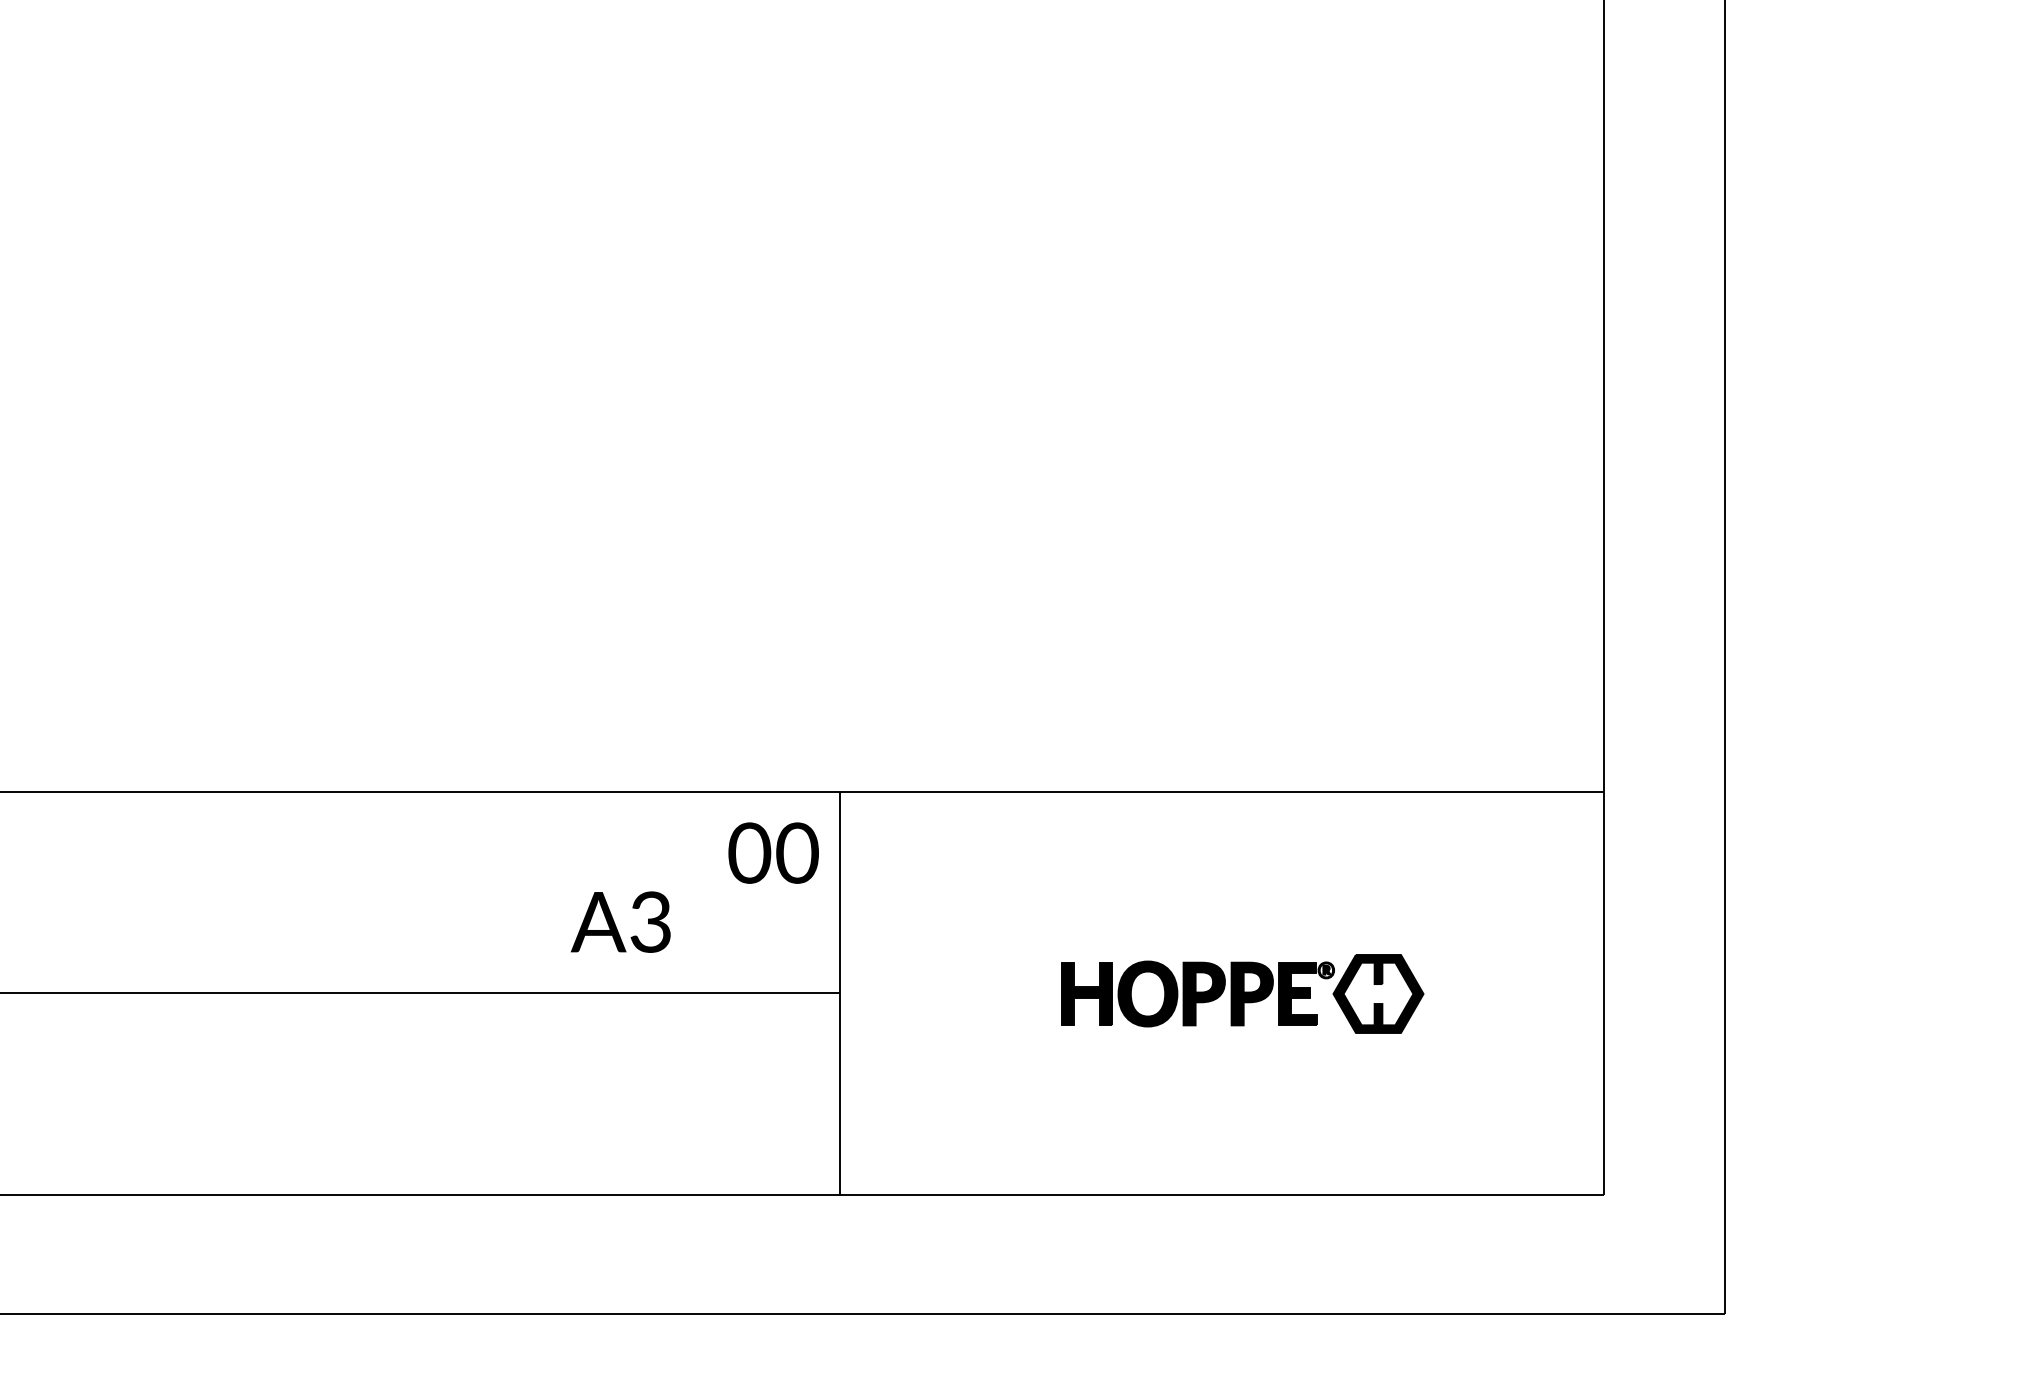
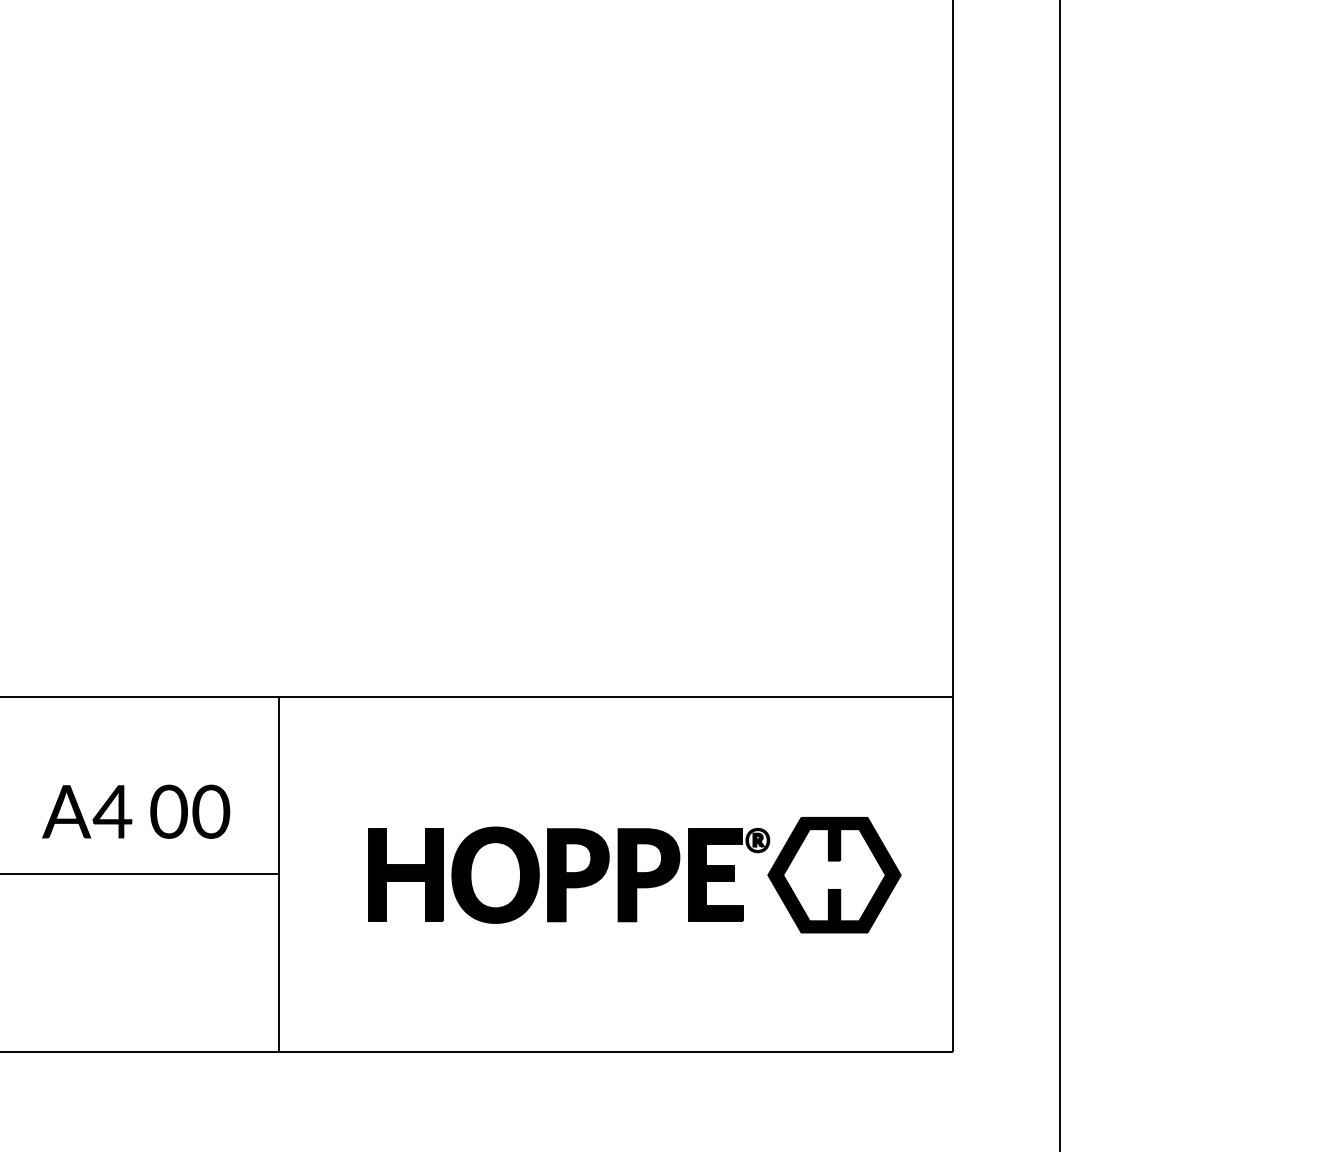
text: (773, 852) -> (190, 811), moved
text: (650, 921) -> (112, 811), A3 -> A4
part: (1242, 993) -> (634, 874), size x1.67

